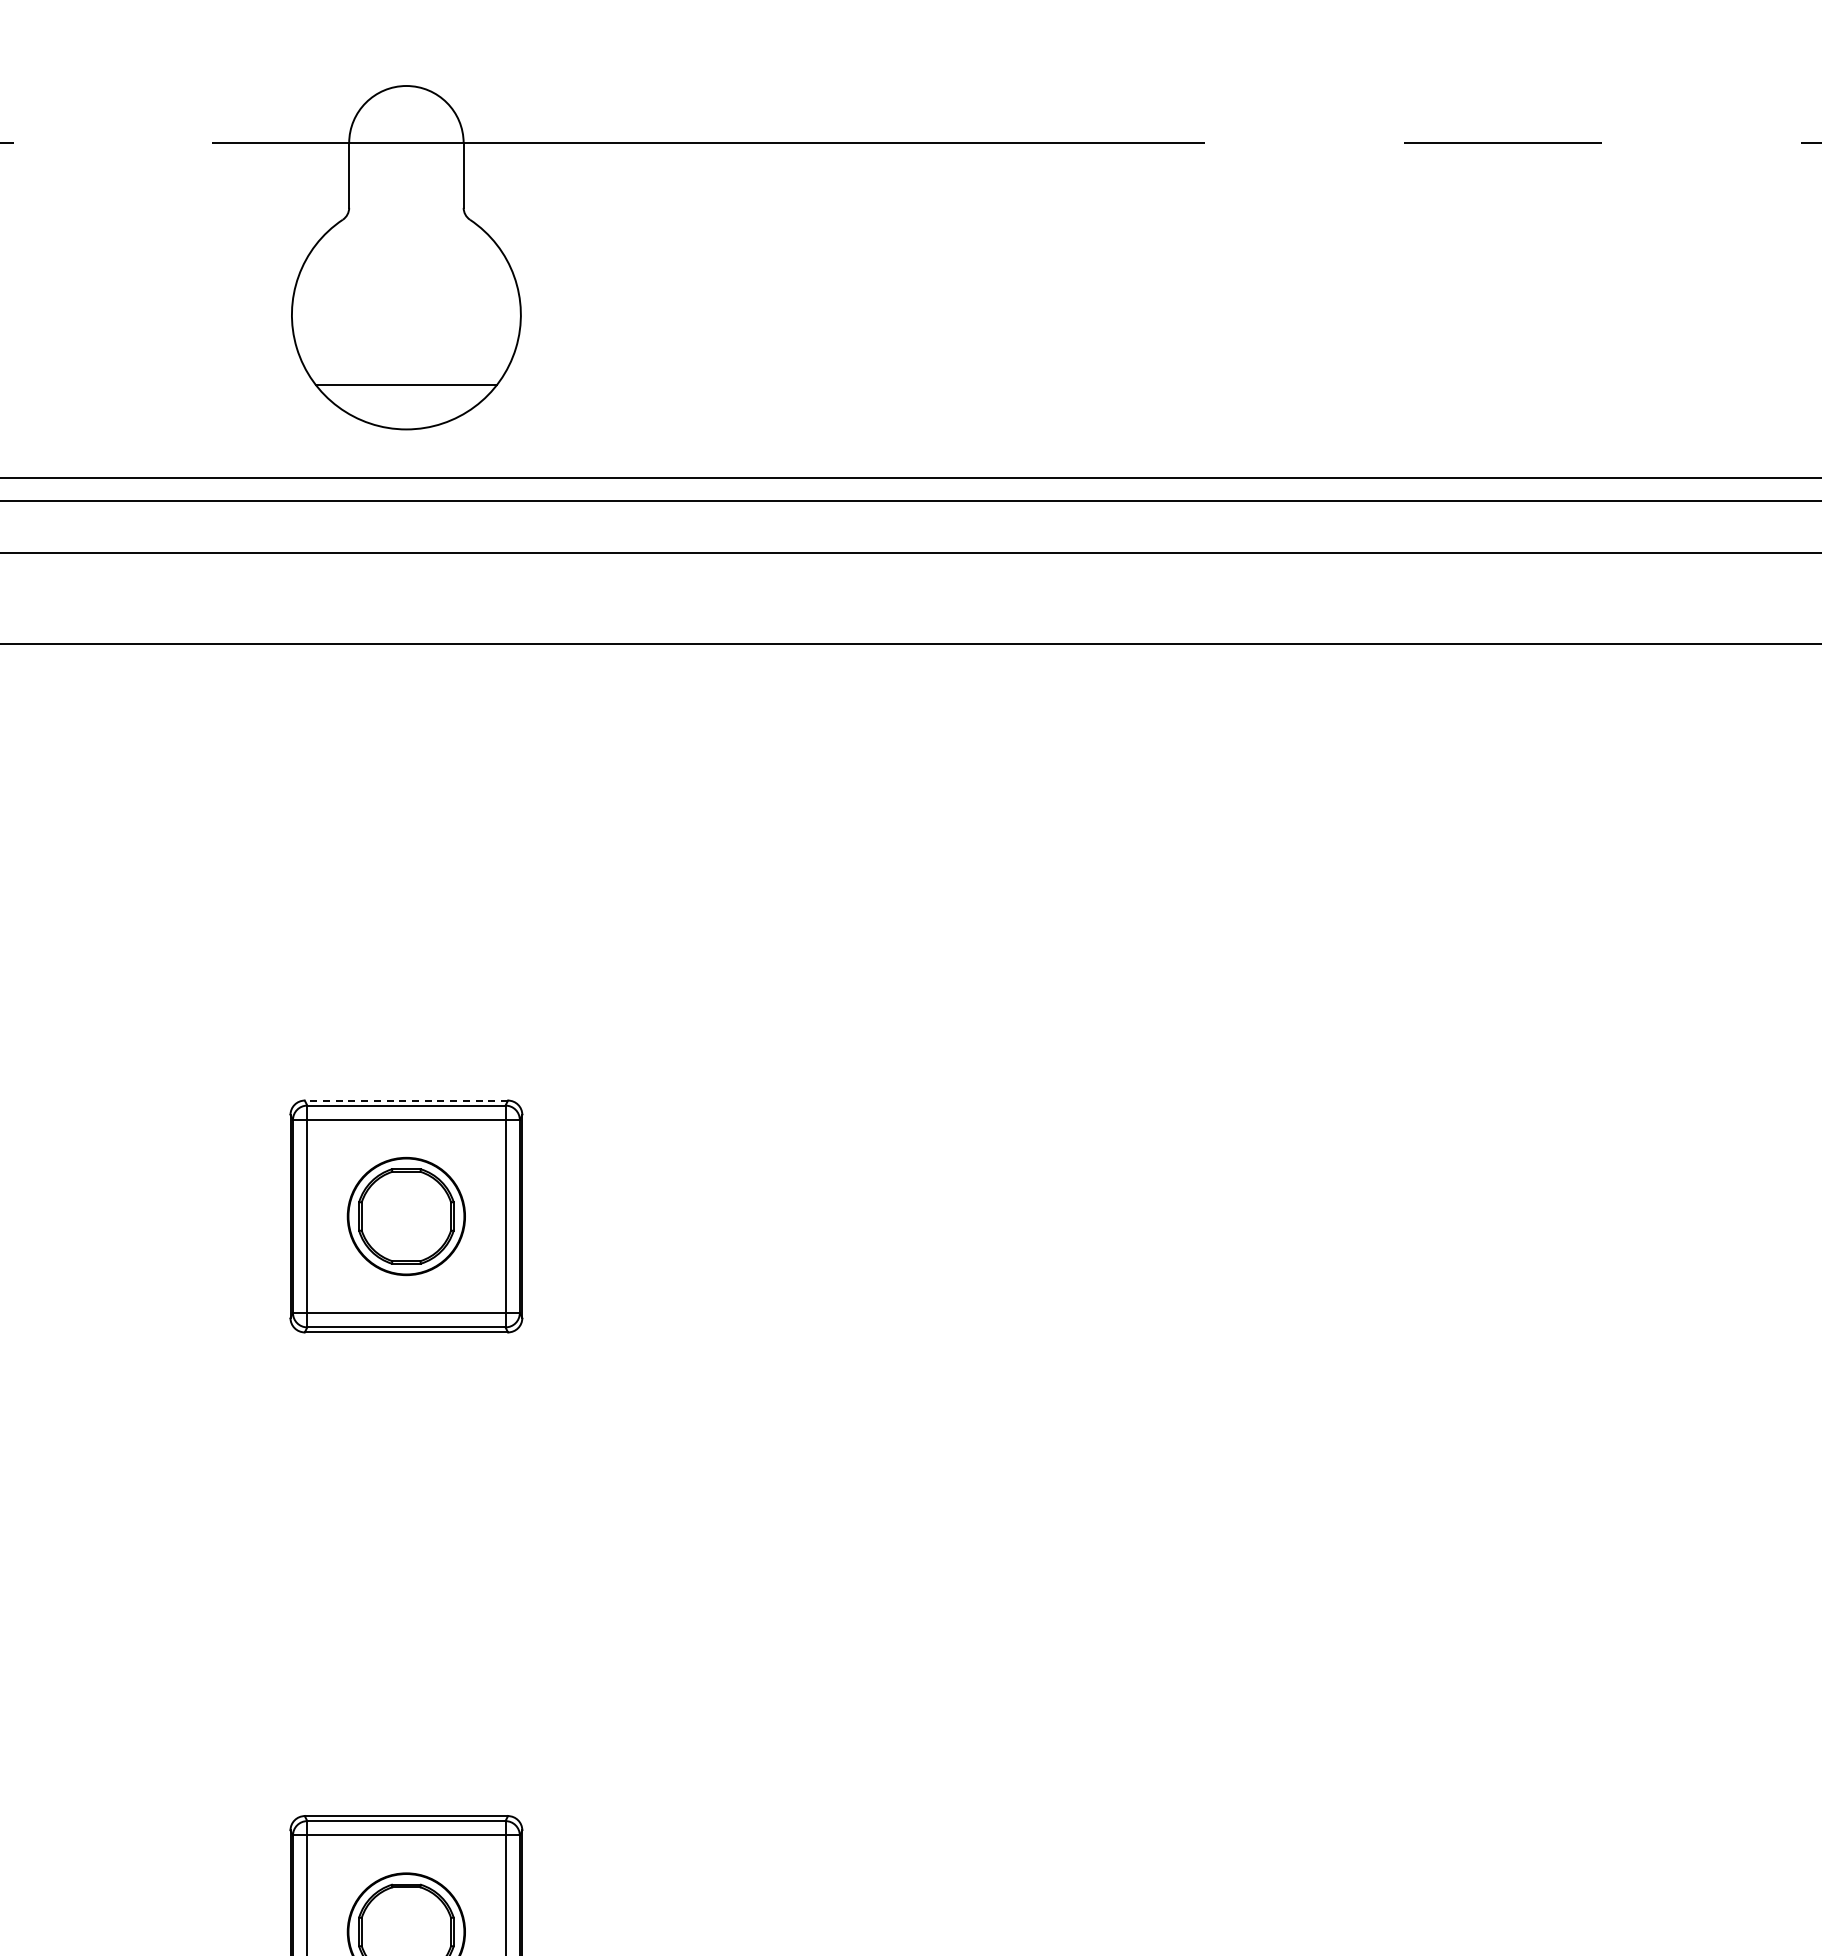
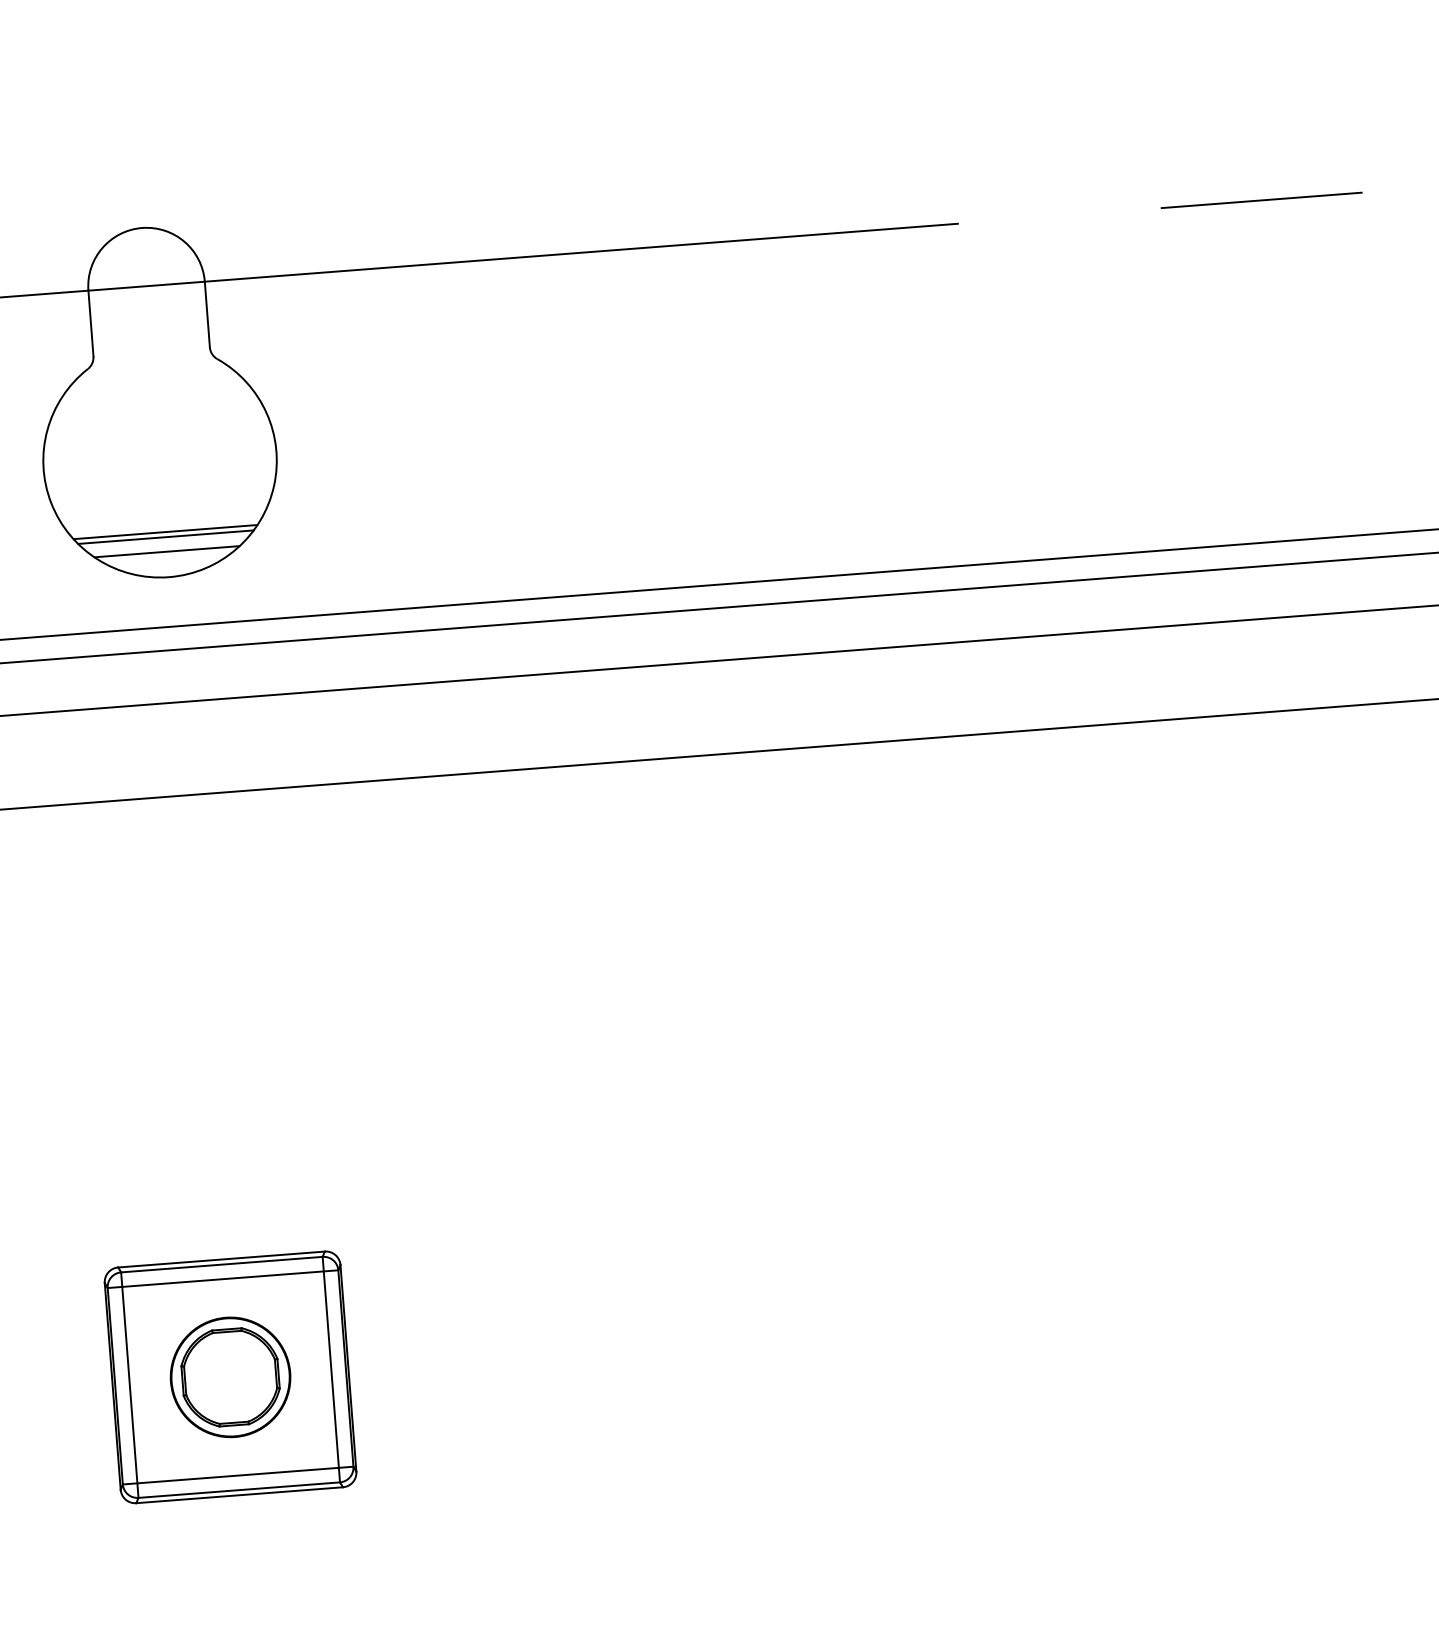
line: (406, 390) -> (166, 537), added
line: (406, 404) -> (167, 551), added
line: (406, 1100) -> (221, 1259), dashed -> solid

